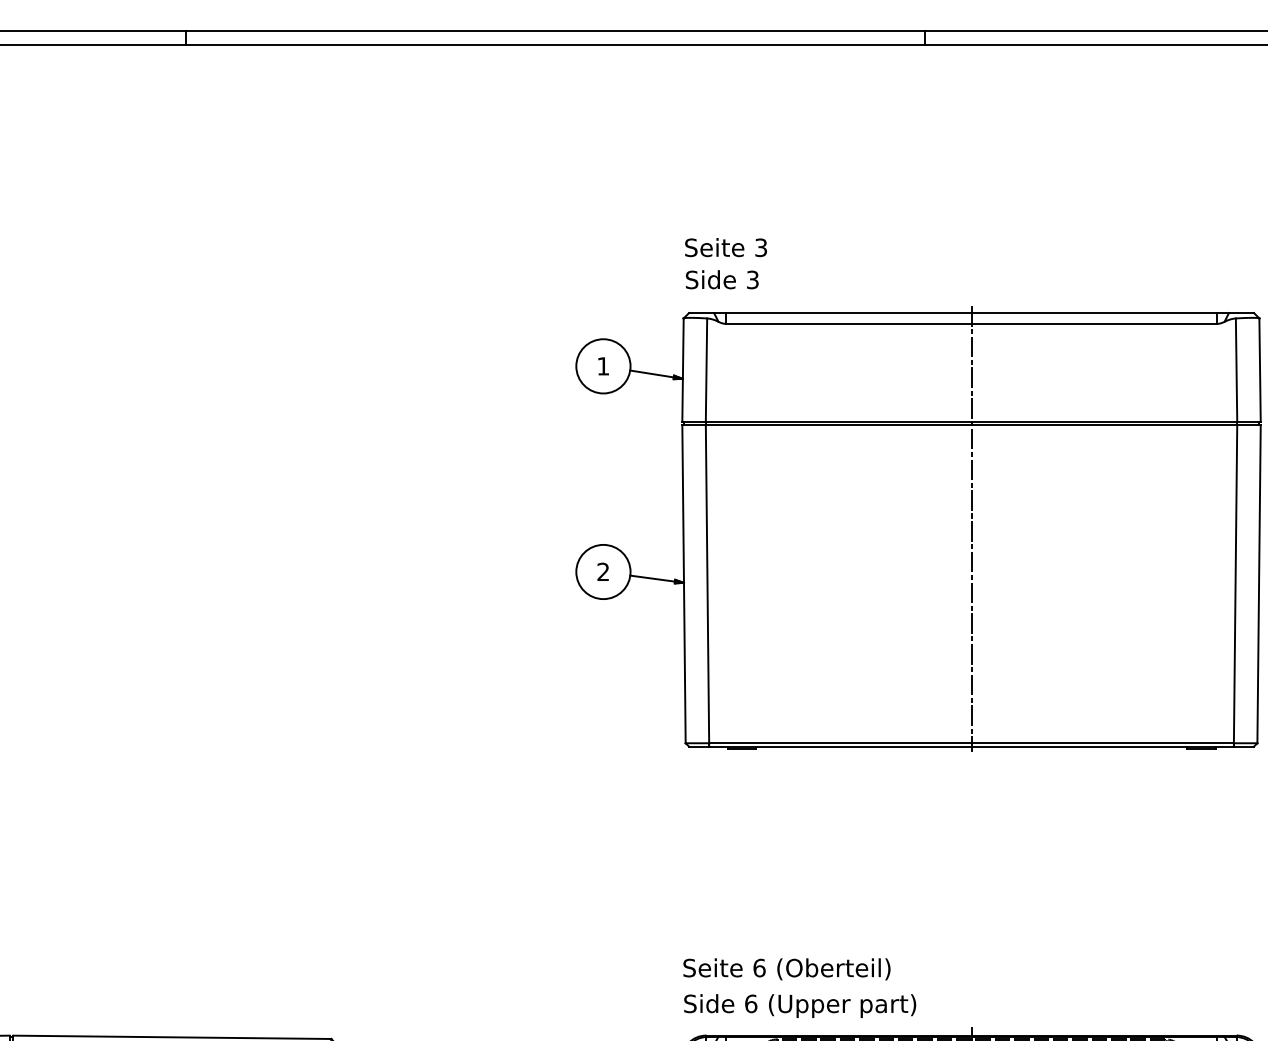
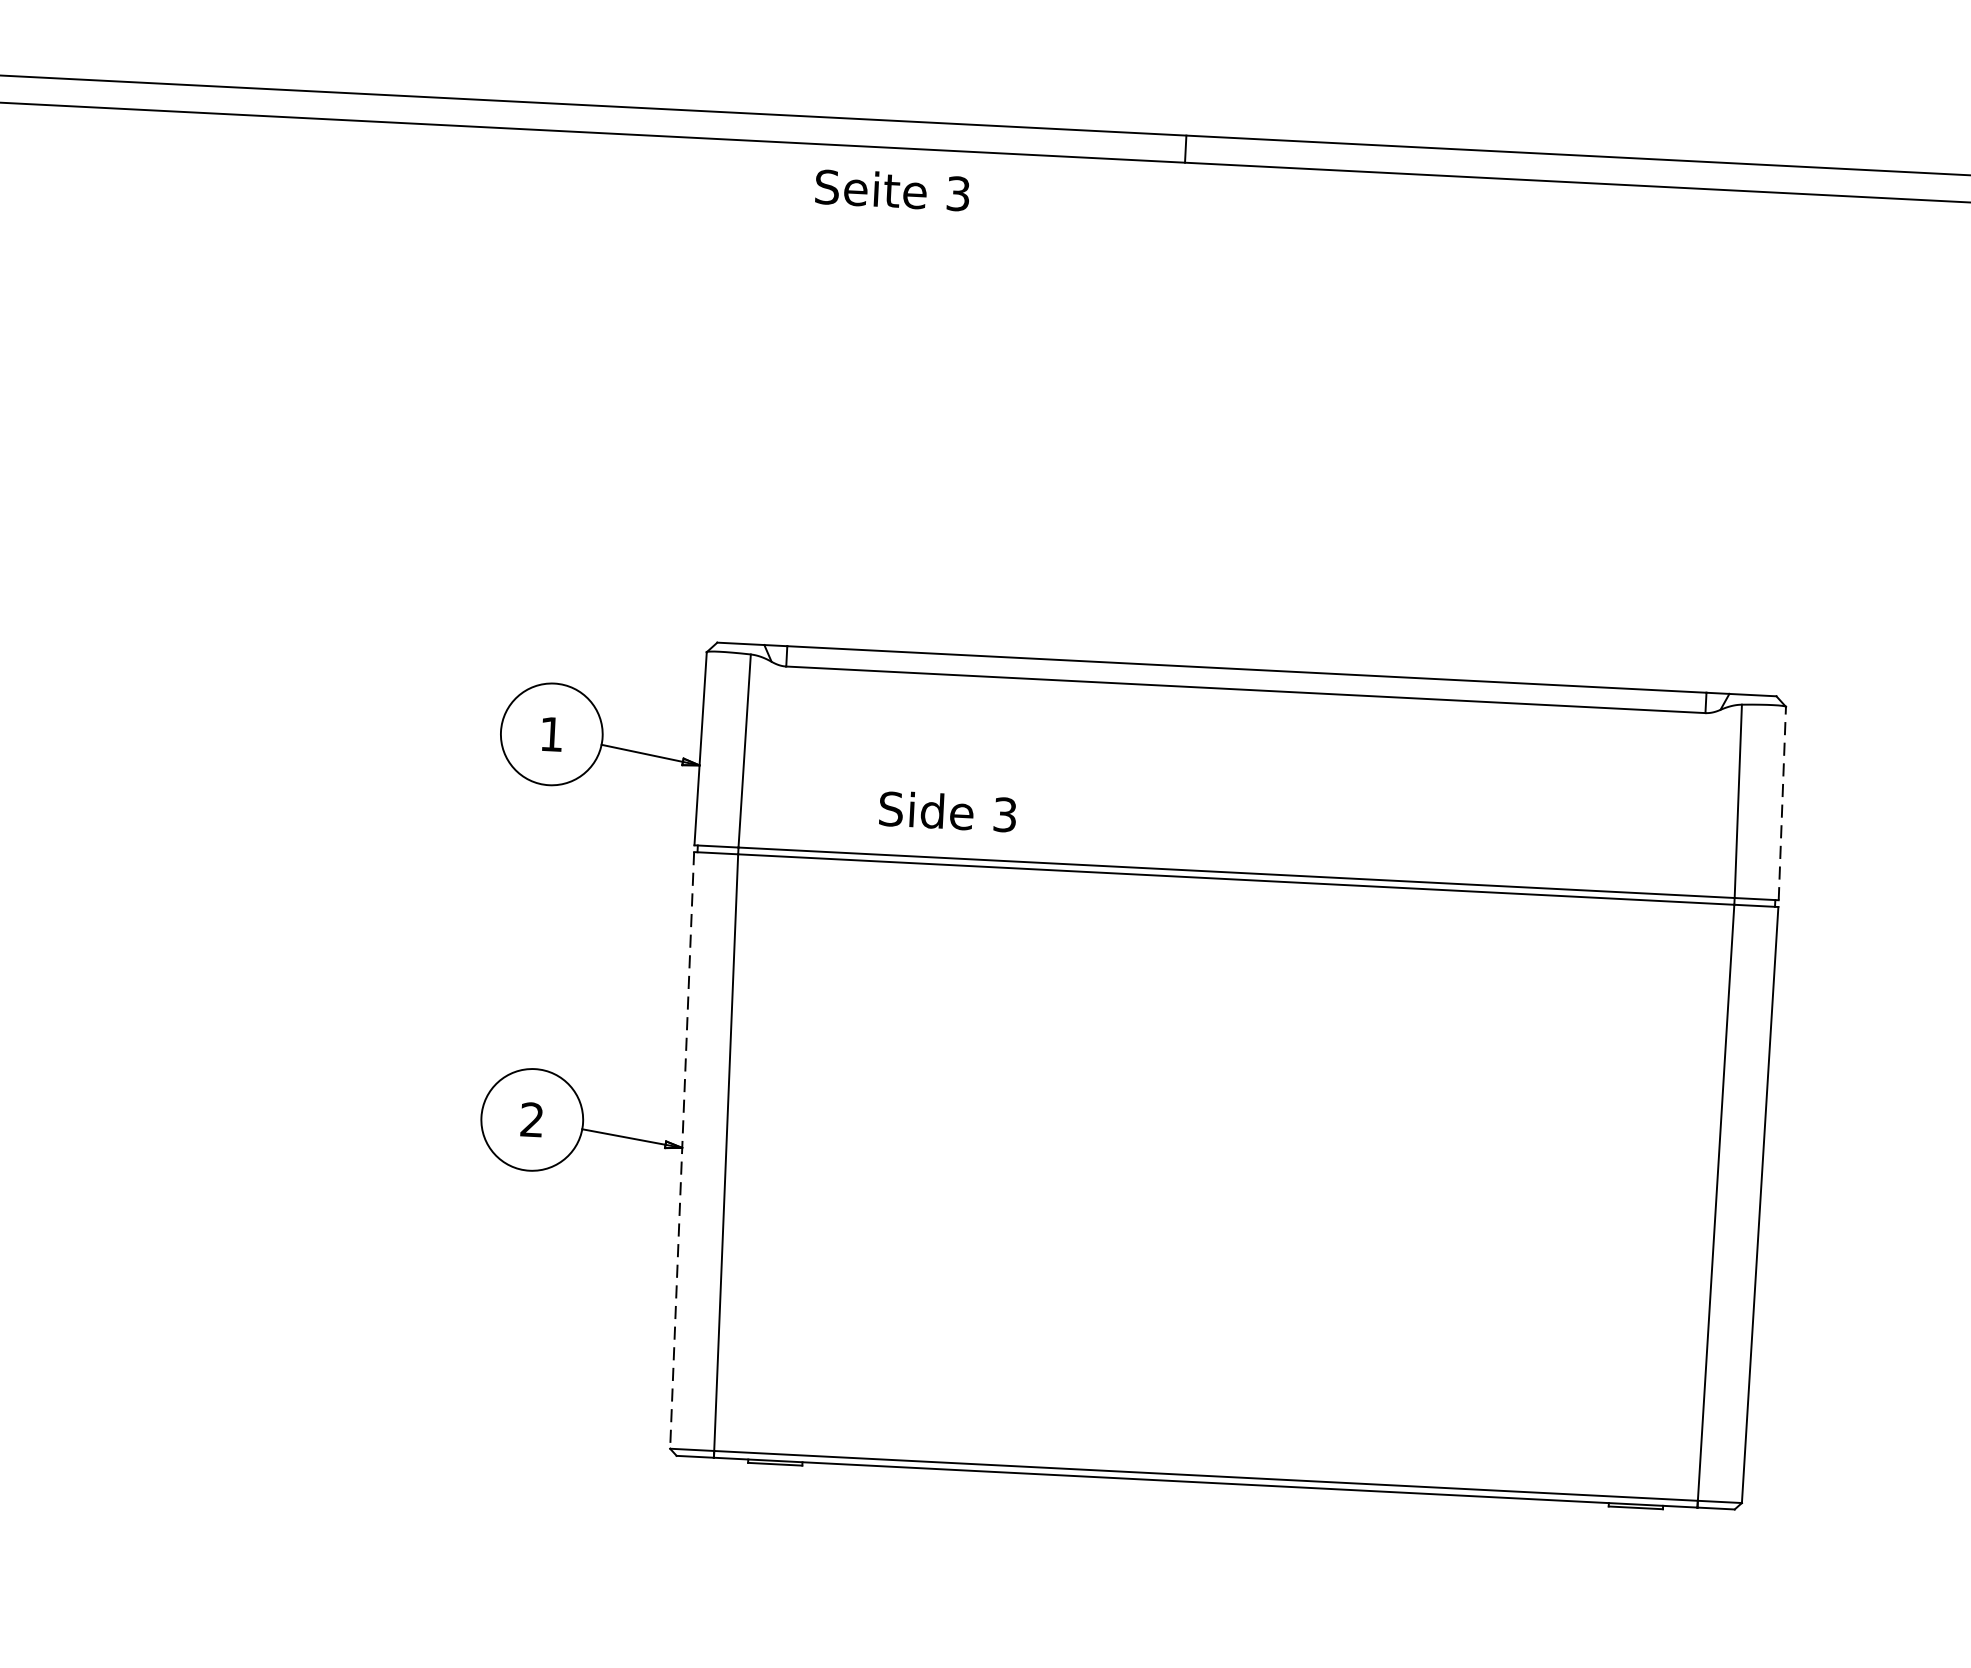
text: (725, 247) -> (891, 189), moved
text: (722, 279) -> (948, 811), moved
line: (1260, 370) -> (1783, 804), solid -> dashed
line: (971, 529) -> (1226, 1075), removed
line: (684, 584) -> (683, 1151), solid -> dashed

